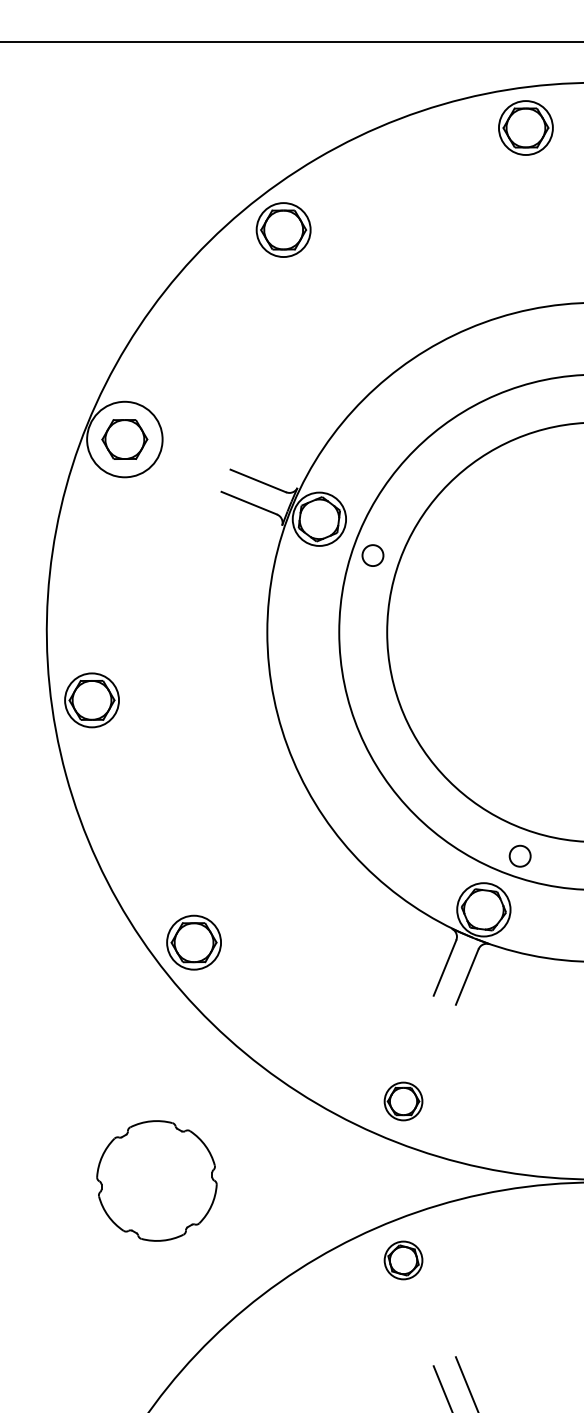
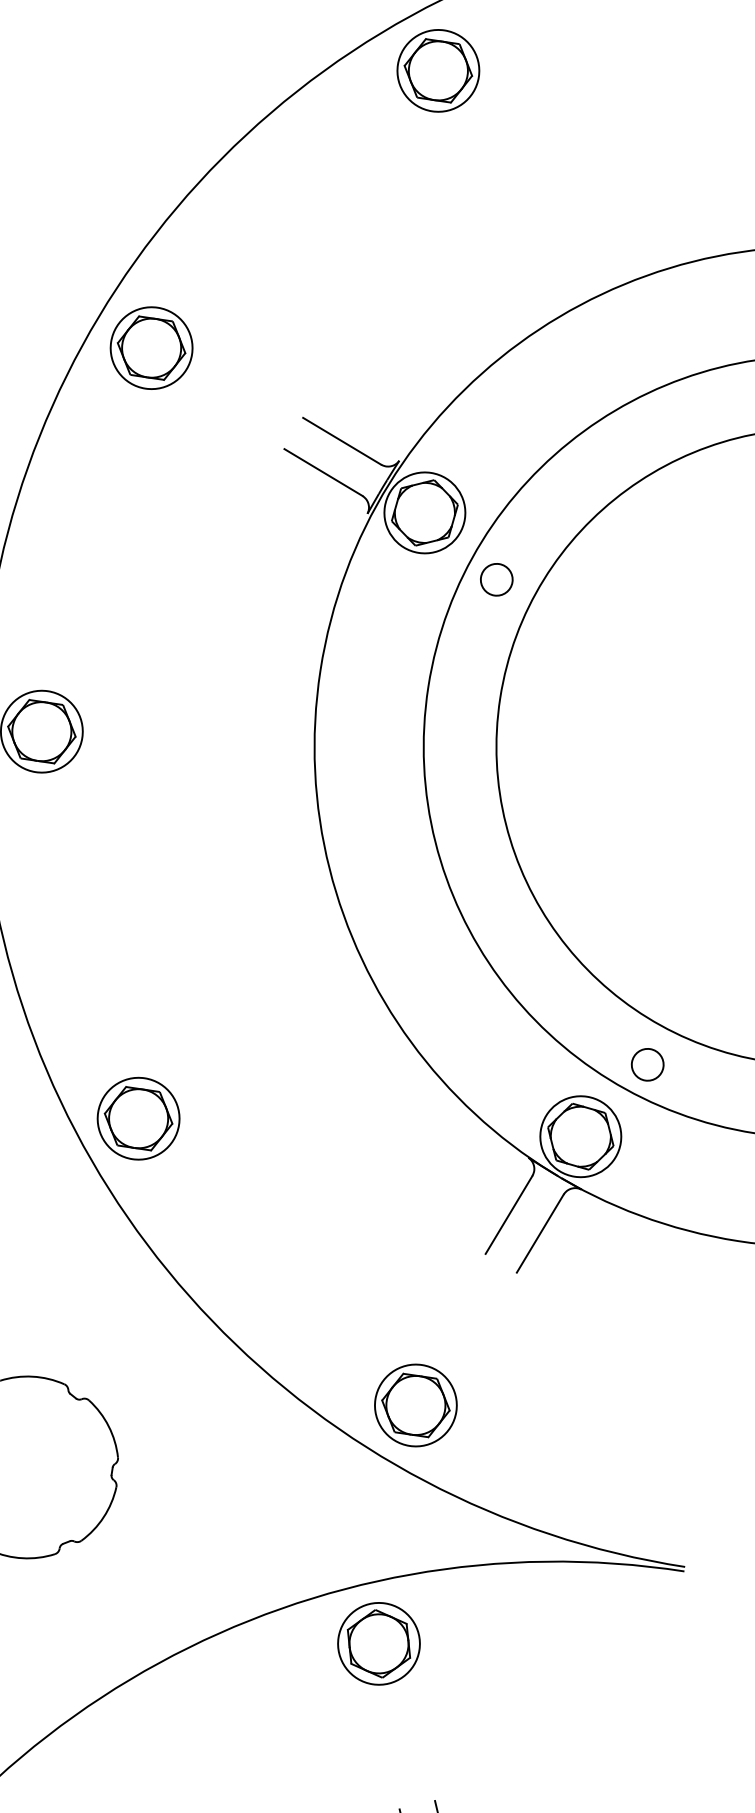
circle: (124, 439) -> (151, 348), size x0.71
part: (403, 1101) -> (415, 1405), size x1.43
part: (403, 1260) -> (378, 1643), size x1.43

